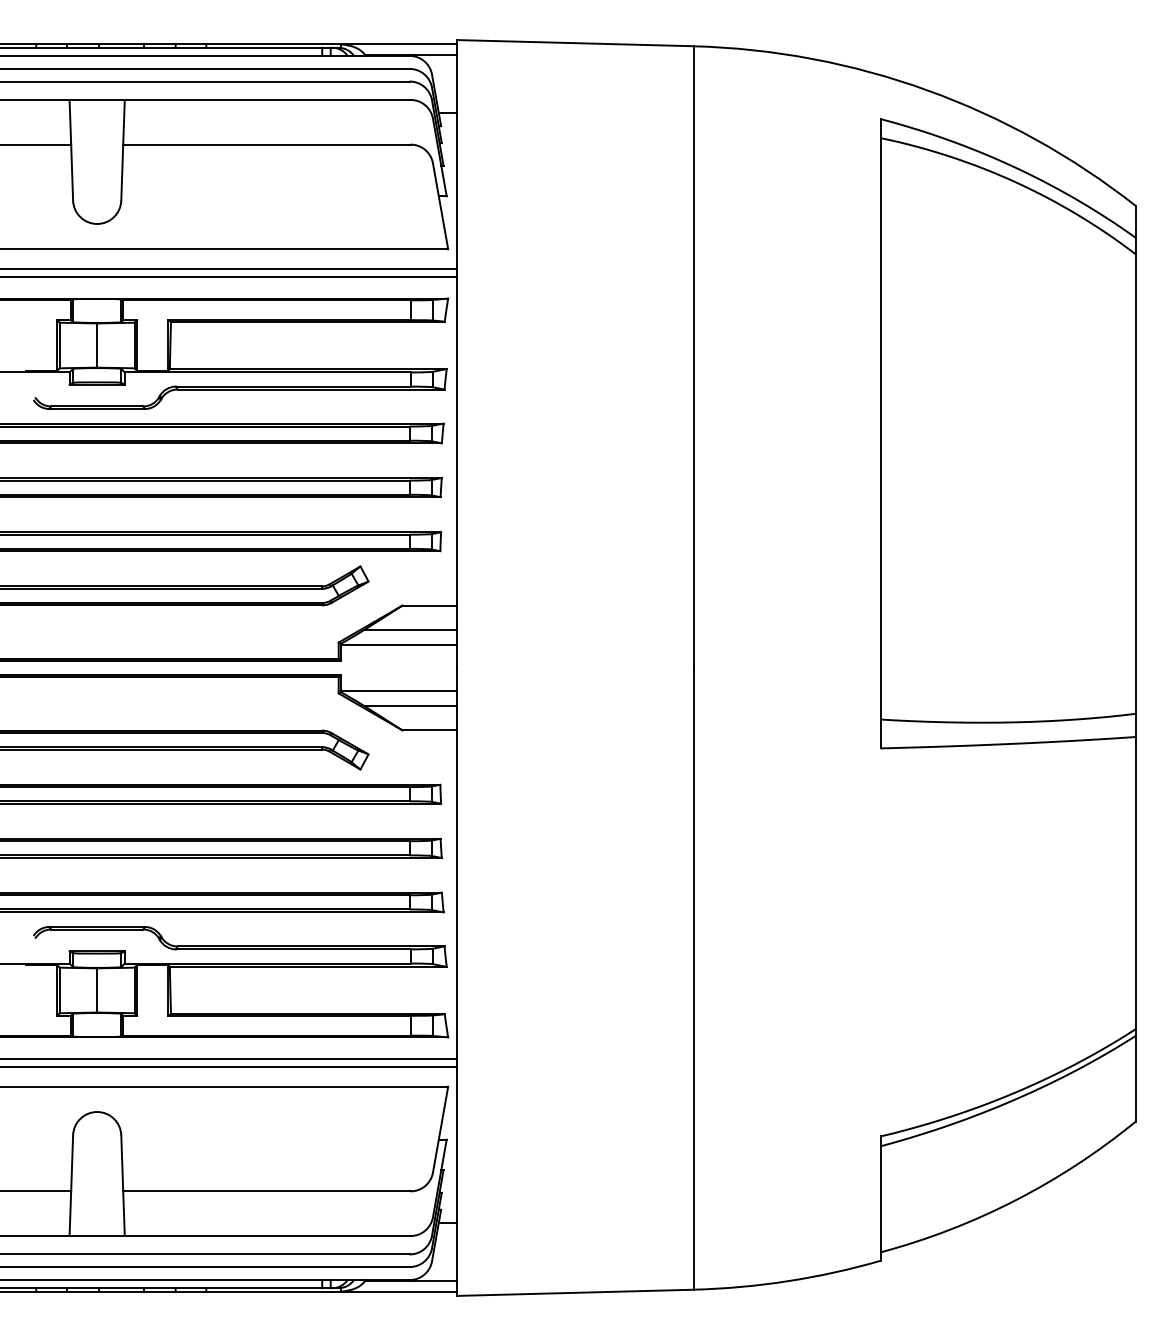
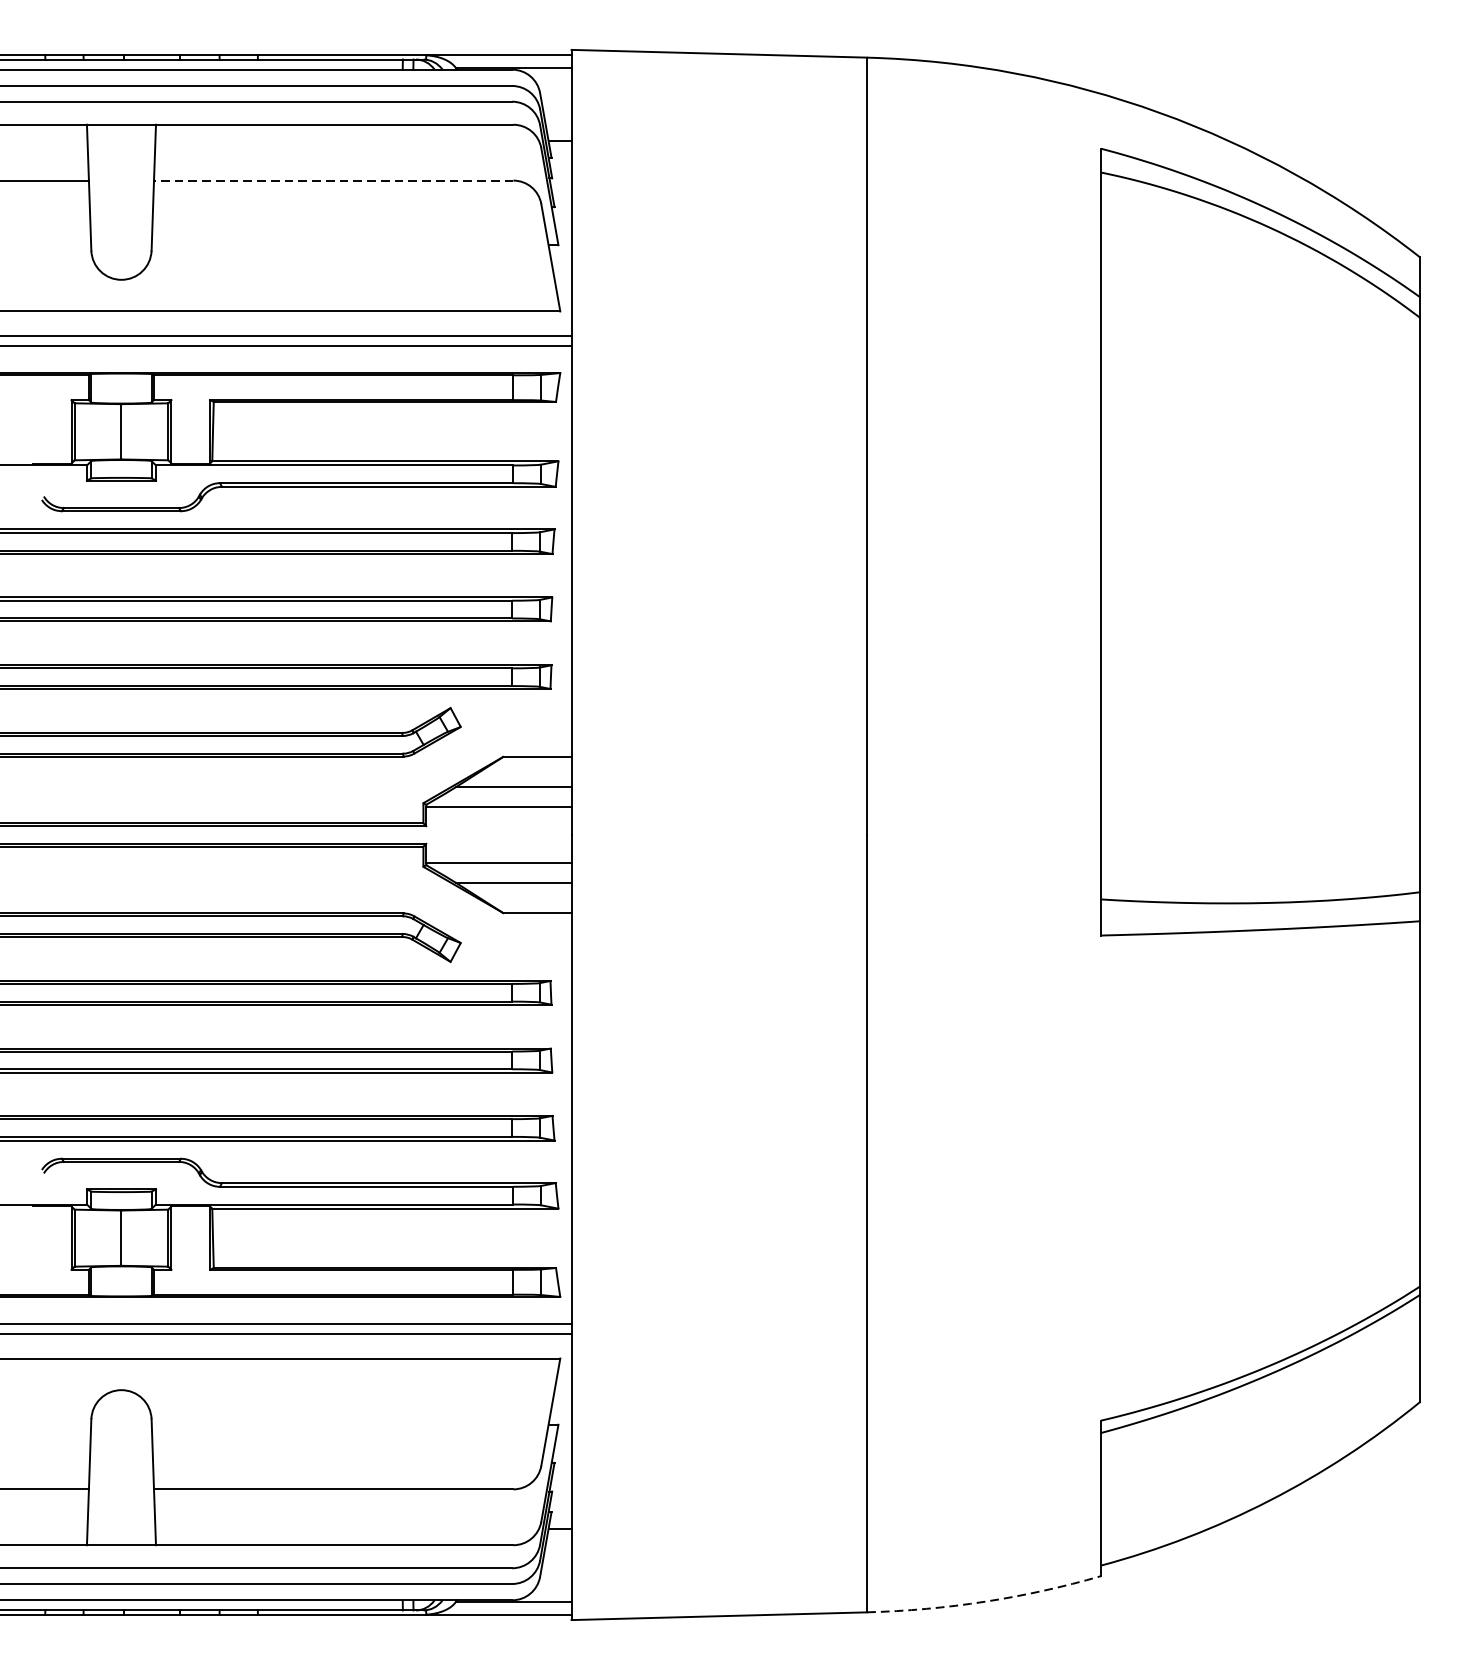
line: (266, 144) -> (333, 180), solid -> dashed
arc: (788, 1281) -> (985, 1602), solid -> dashed

